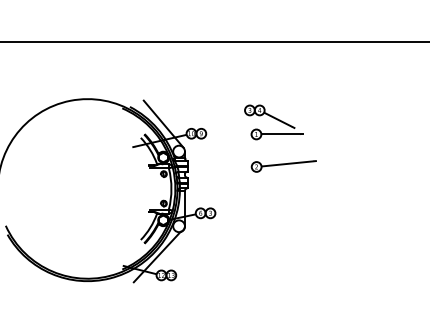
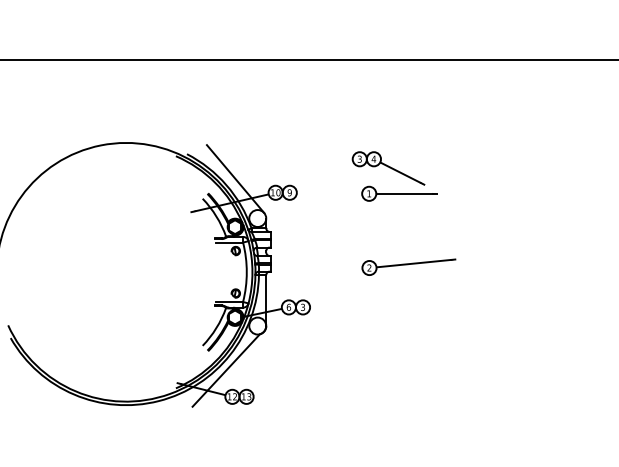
part: (283, 166) -> (408, 267), moved

